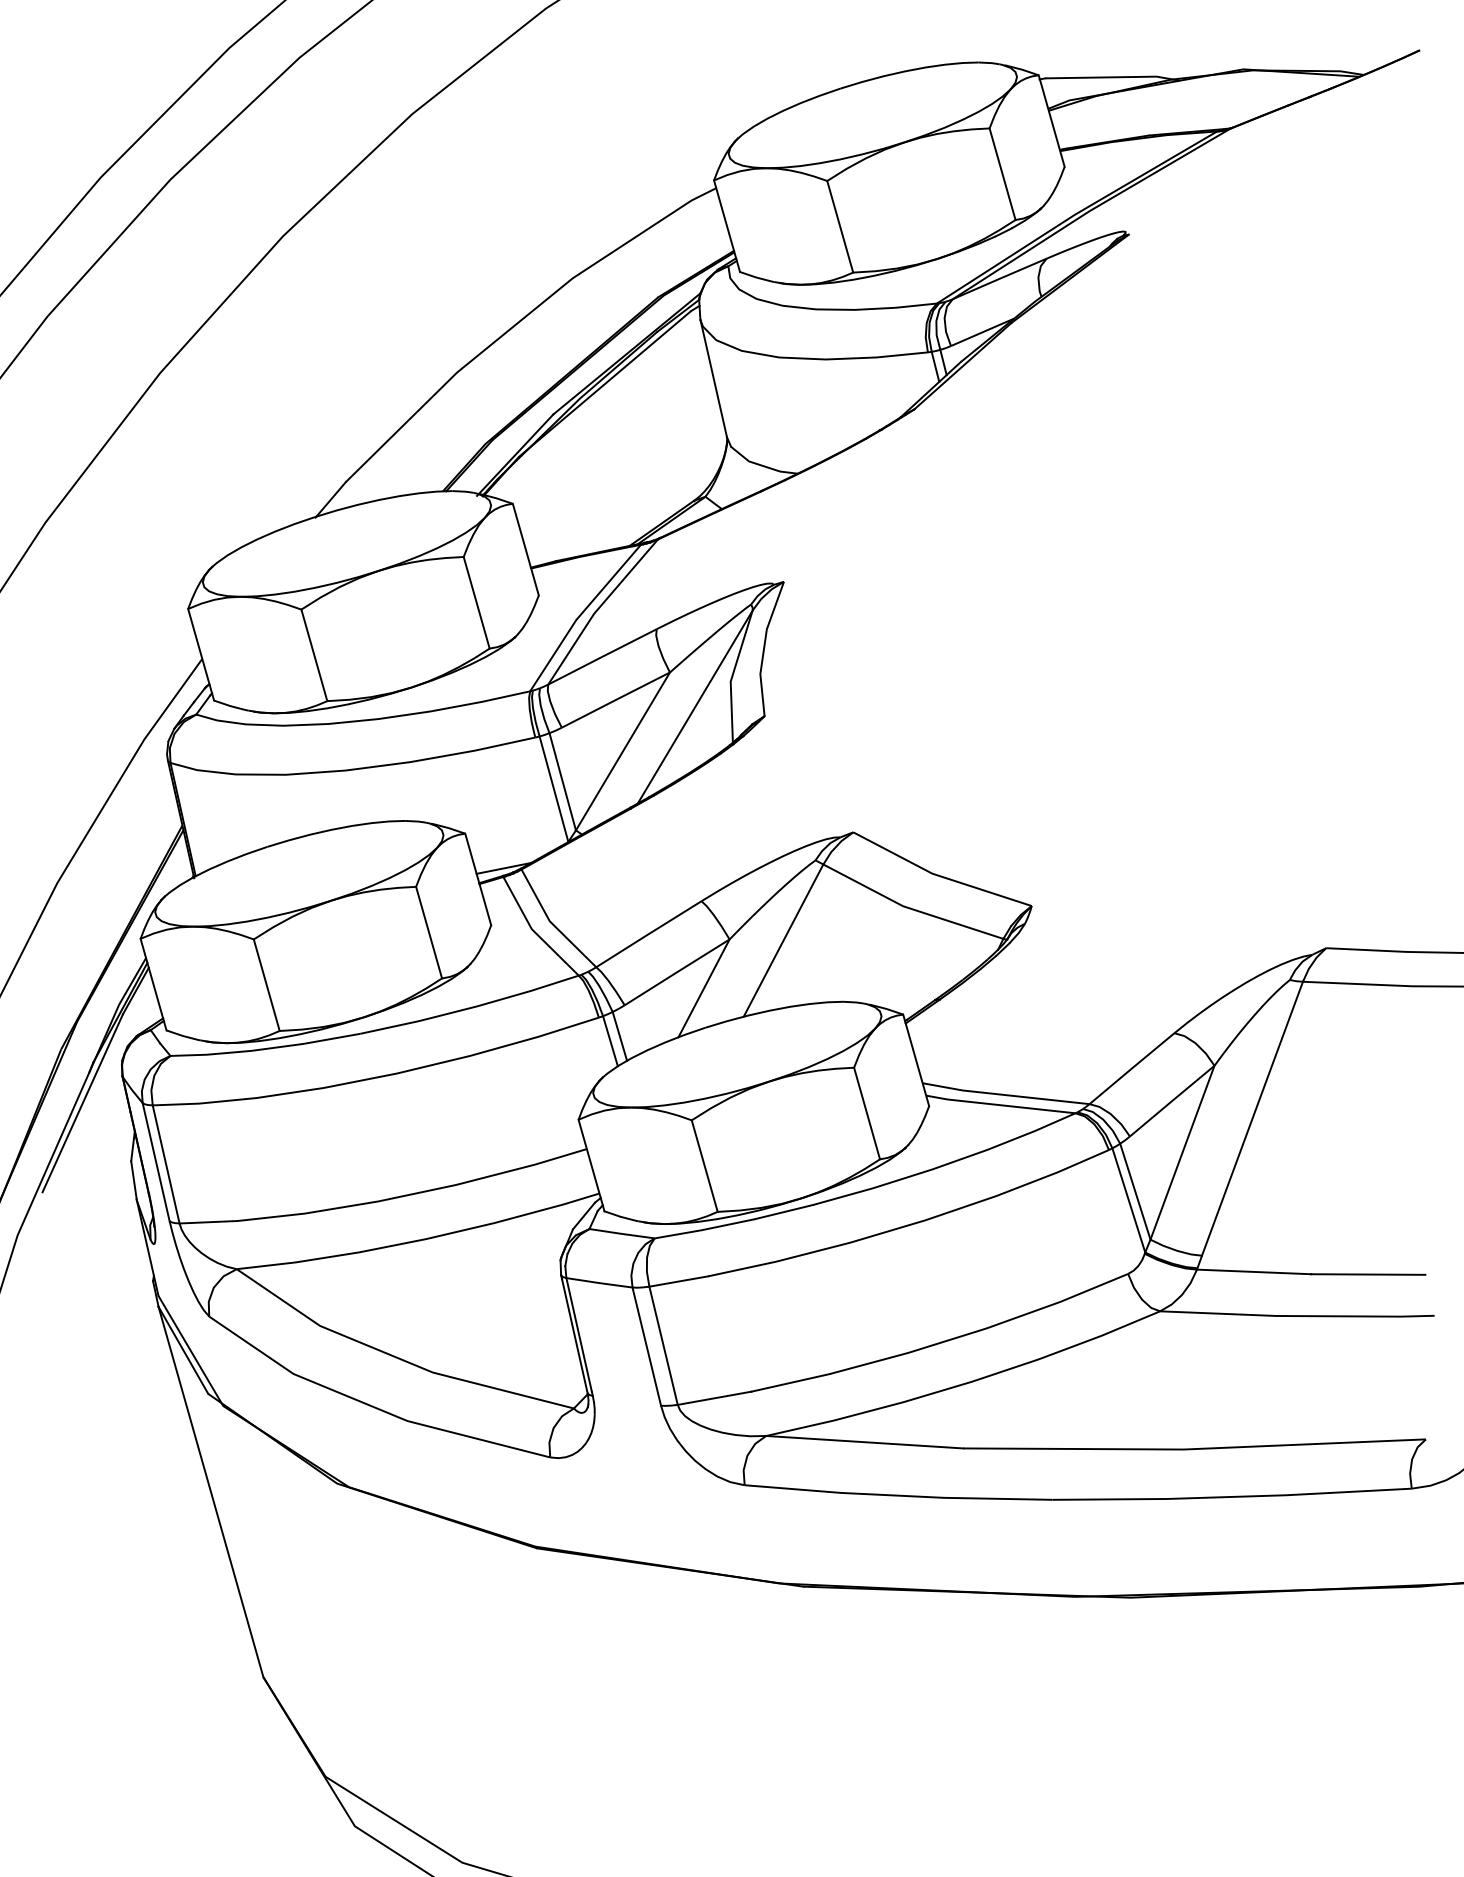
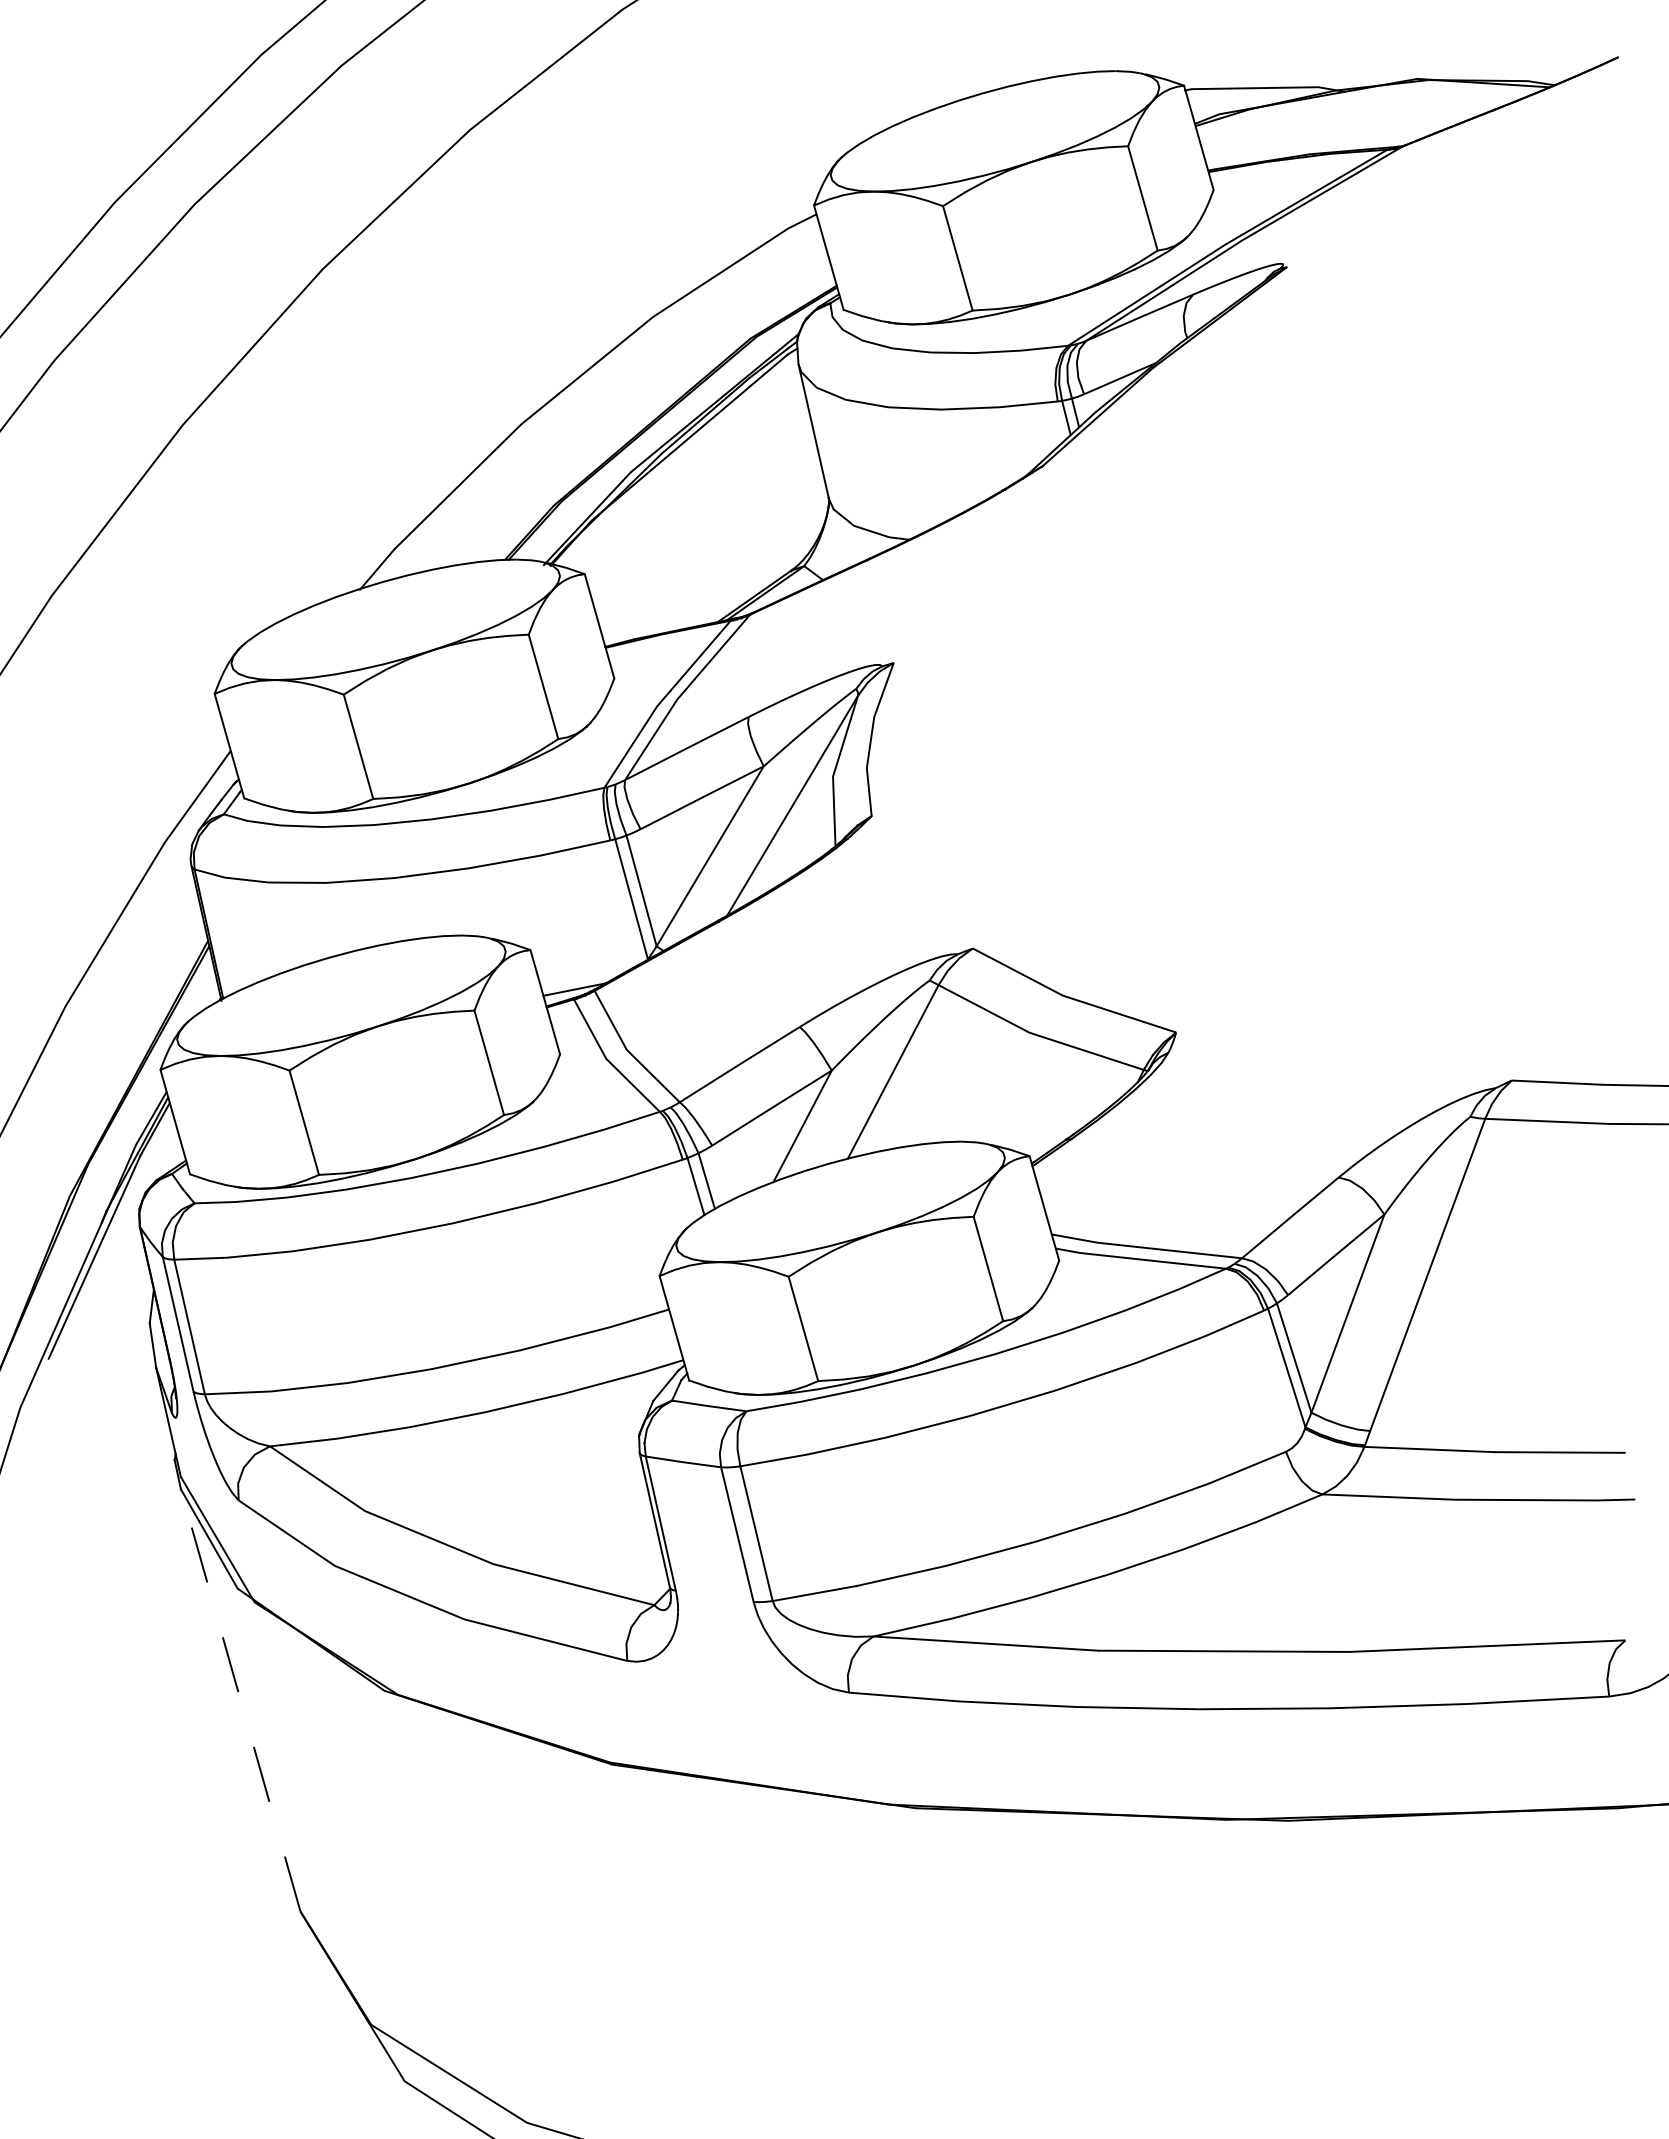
line: (210, 1491) -> (240, 1699), solid -> dashed

